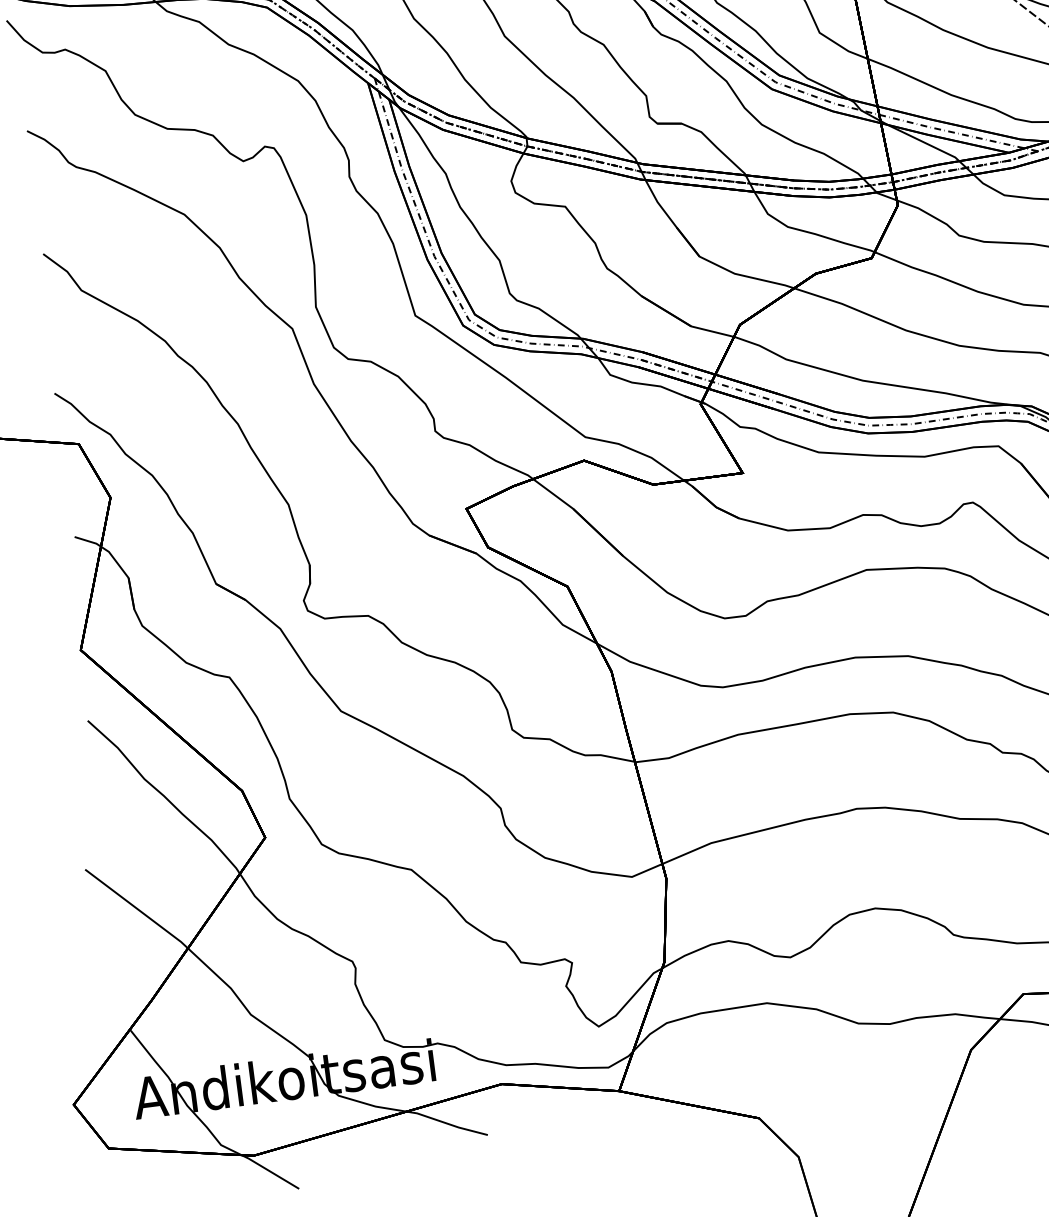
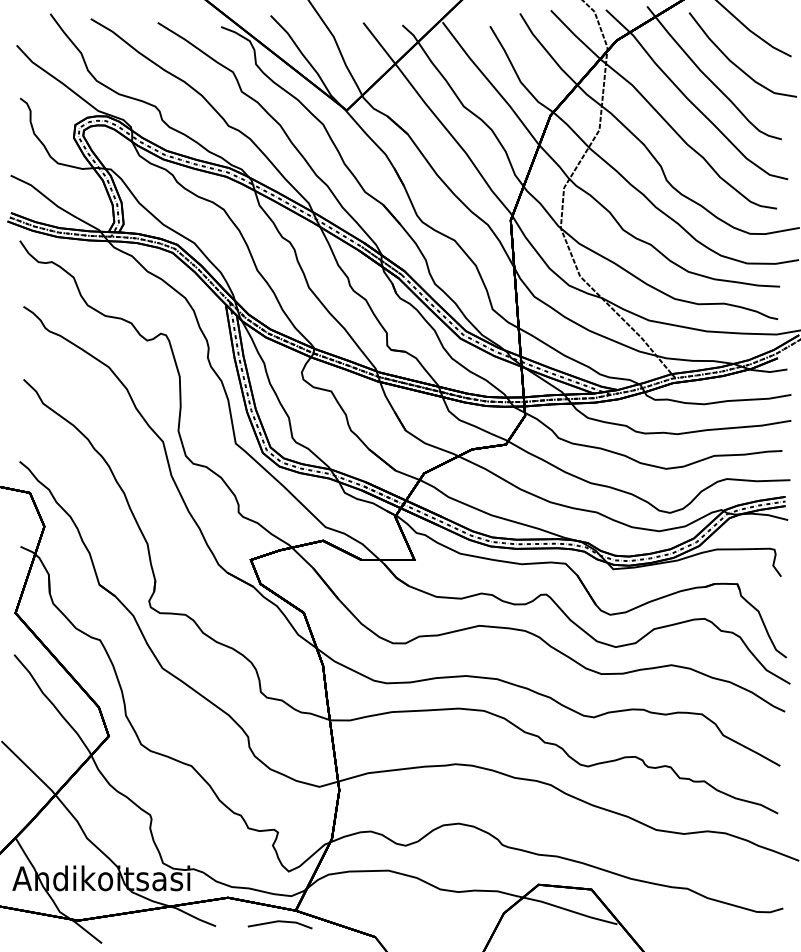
line: (594, 1114) -> (279, 922), added

